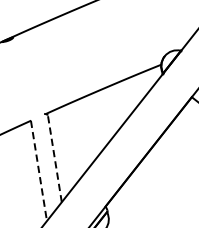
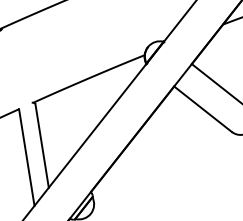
line: (55, 158) -> (42, 145), dashed -> solid
line: (38, 170) -> (26, 157), dashed -> solid

